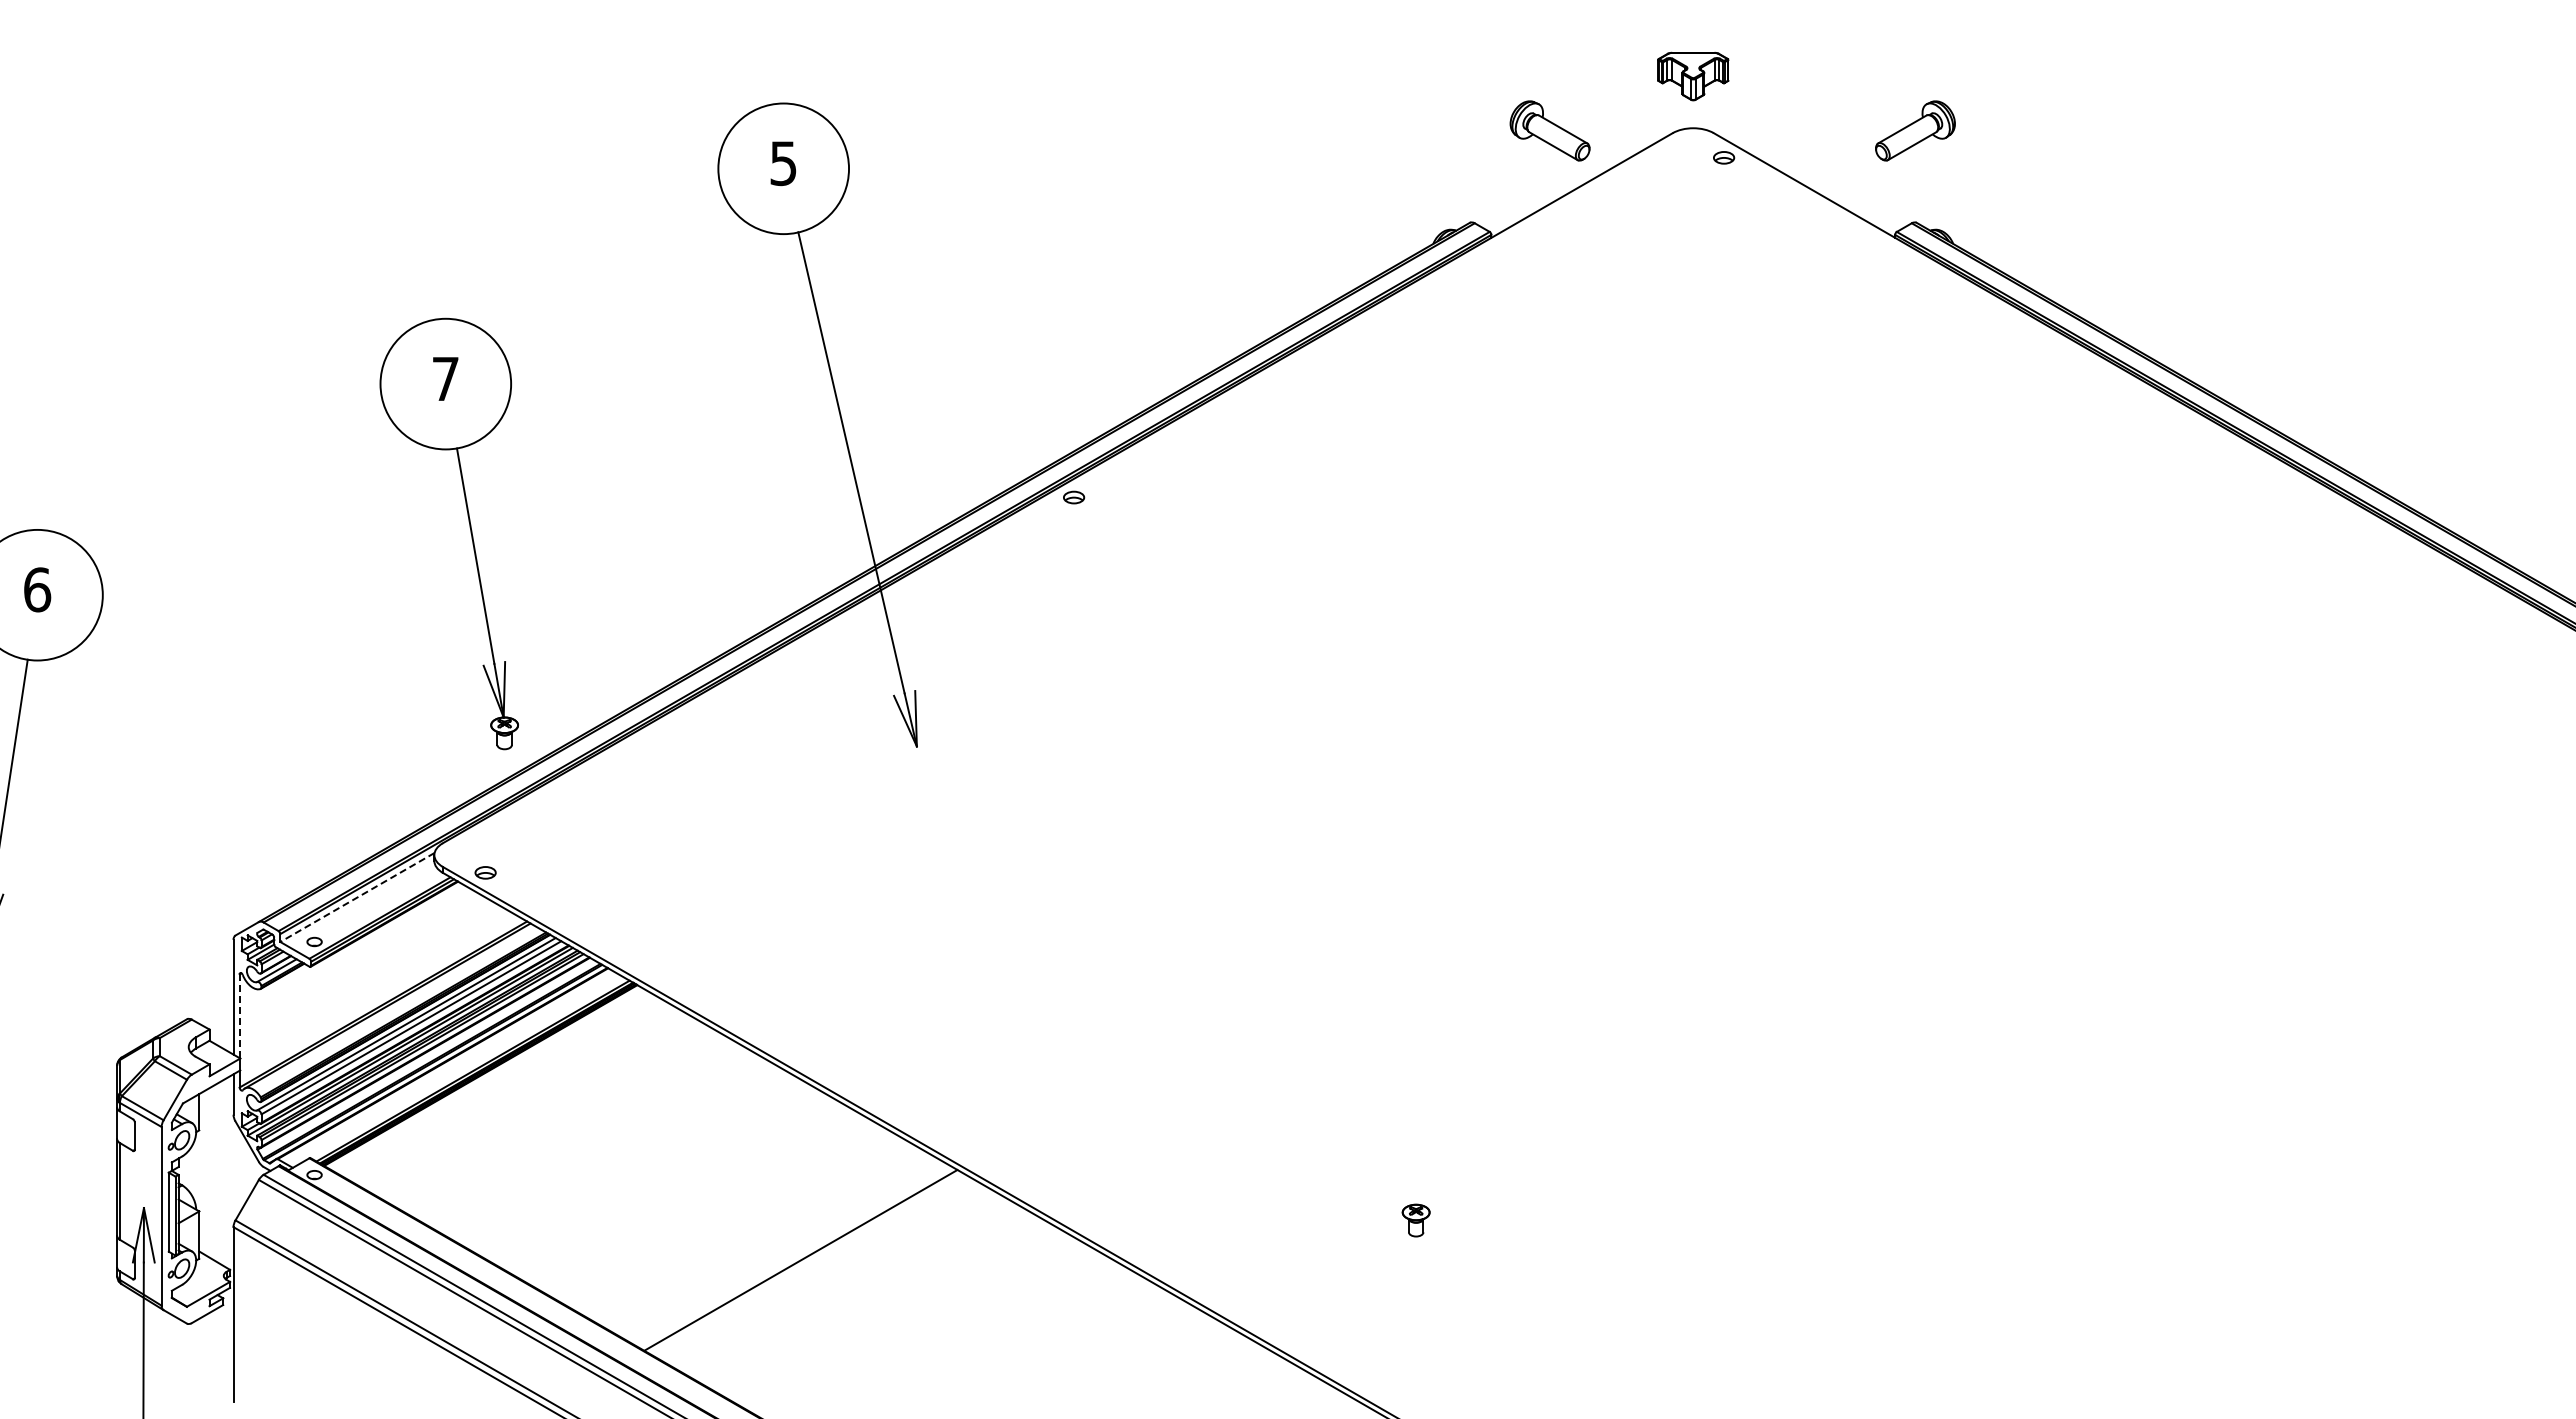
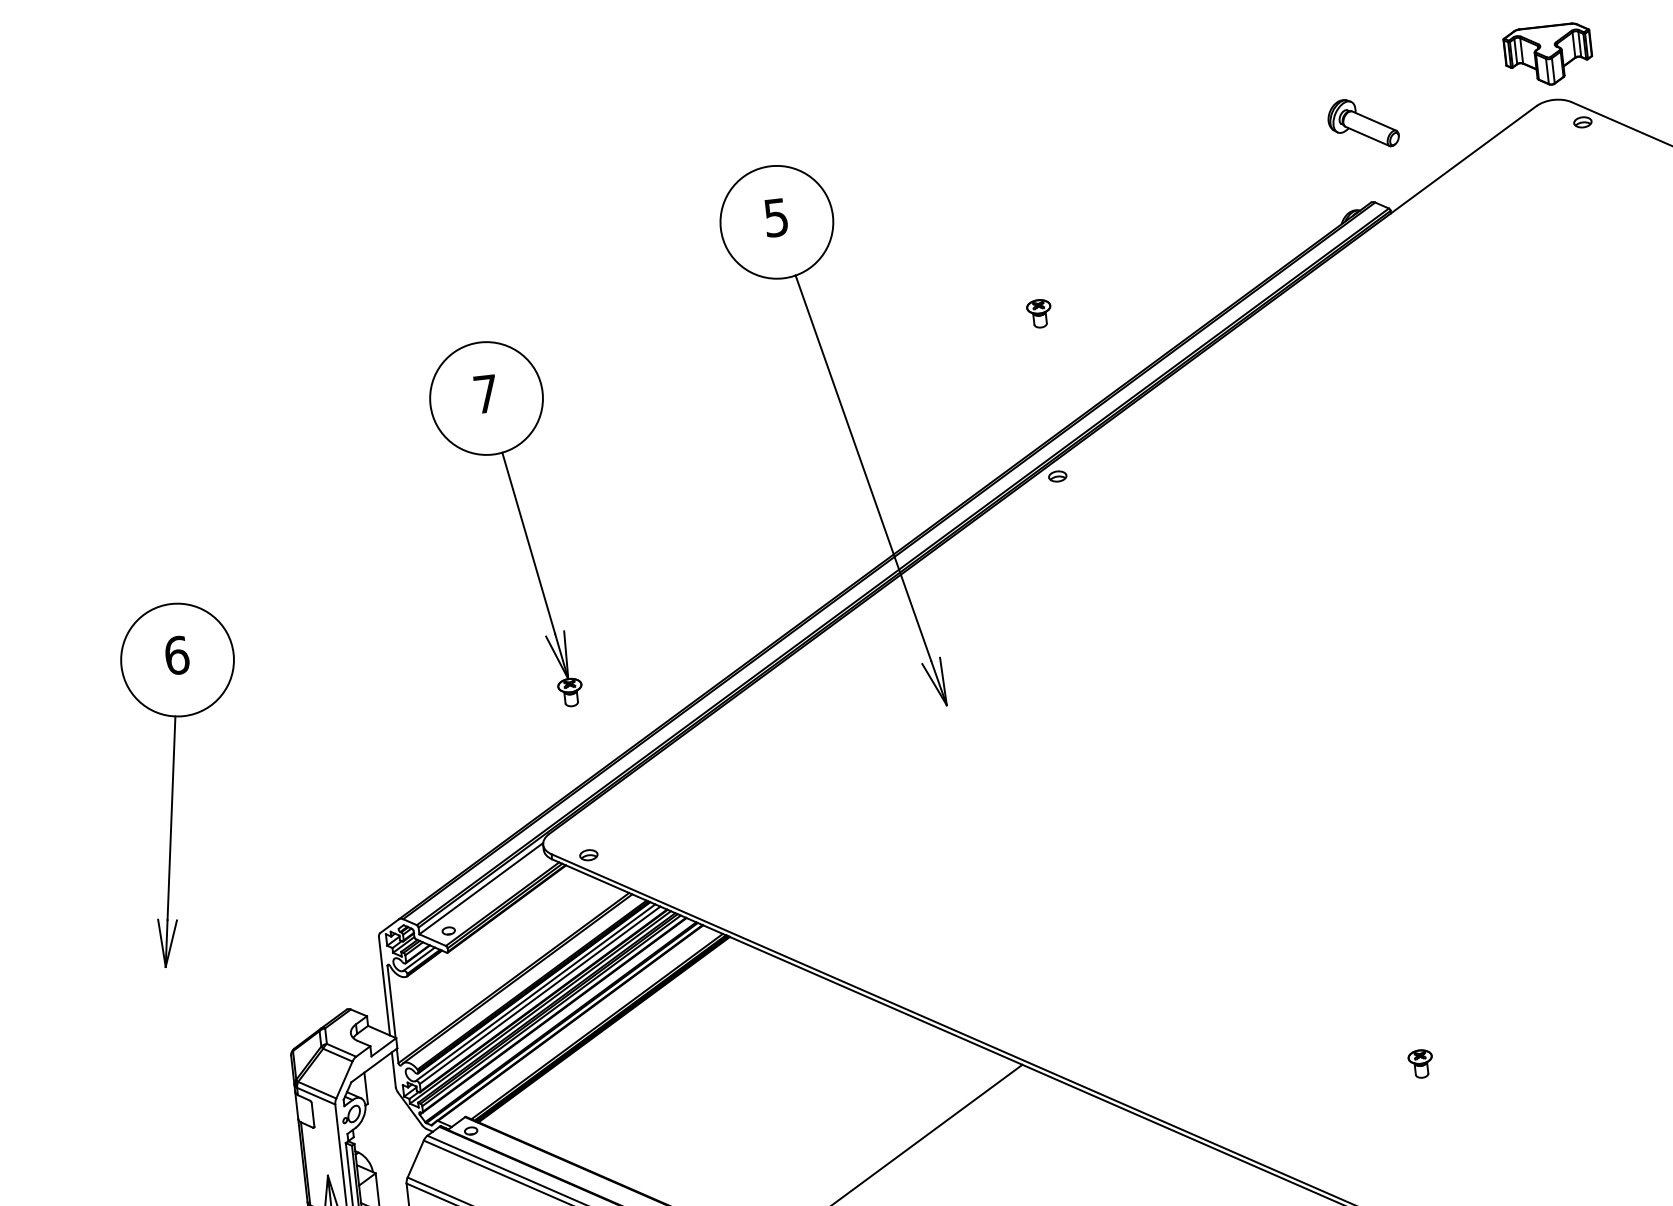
part: (1693, 76) -> (1548, 55), size x1.43
part: (1549, 130) -> (1362, 123), moved
part: (1073, 307) -> (1038, 313), added
part: (469, 527) -> (520, 519), moved
line: (357, 897) -> (481, 888), dashed -> solid
line: (239, 1016) -> (391, 1002), dashed -> solid

